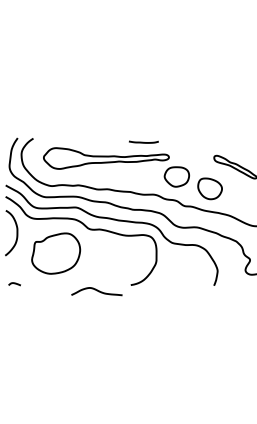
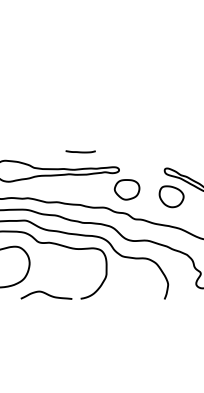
line: (143, 141) -> (80, 151), moved
part: (209, 188) -> (171, 196), moved
curve: (96, 291) -> (46, 295), moved

